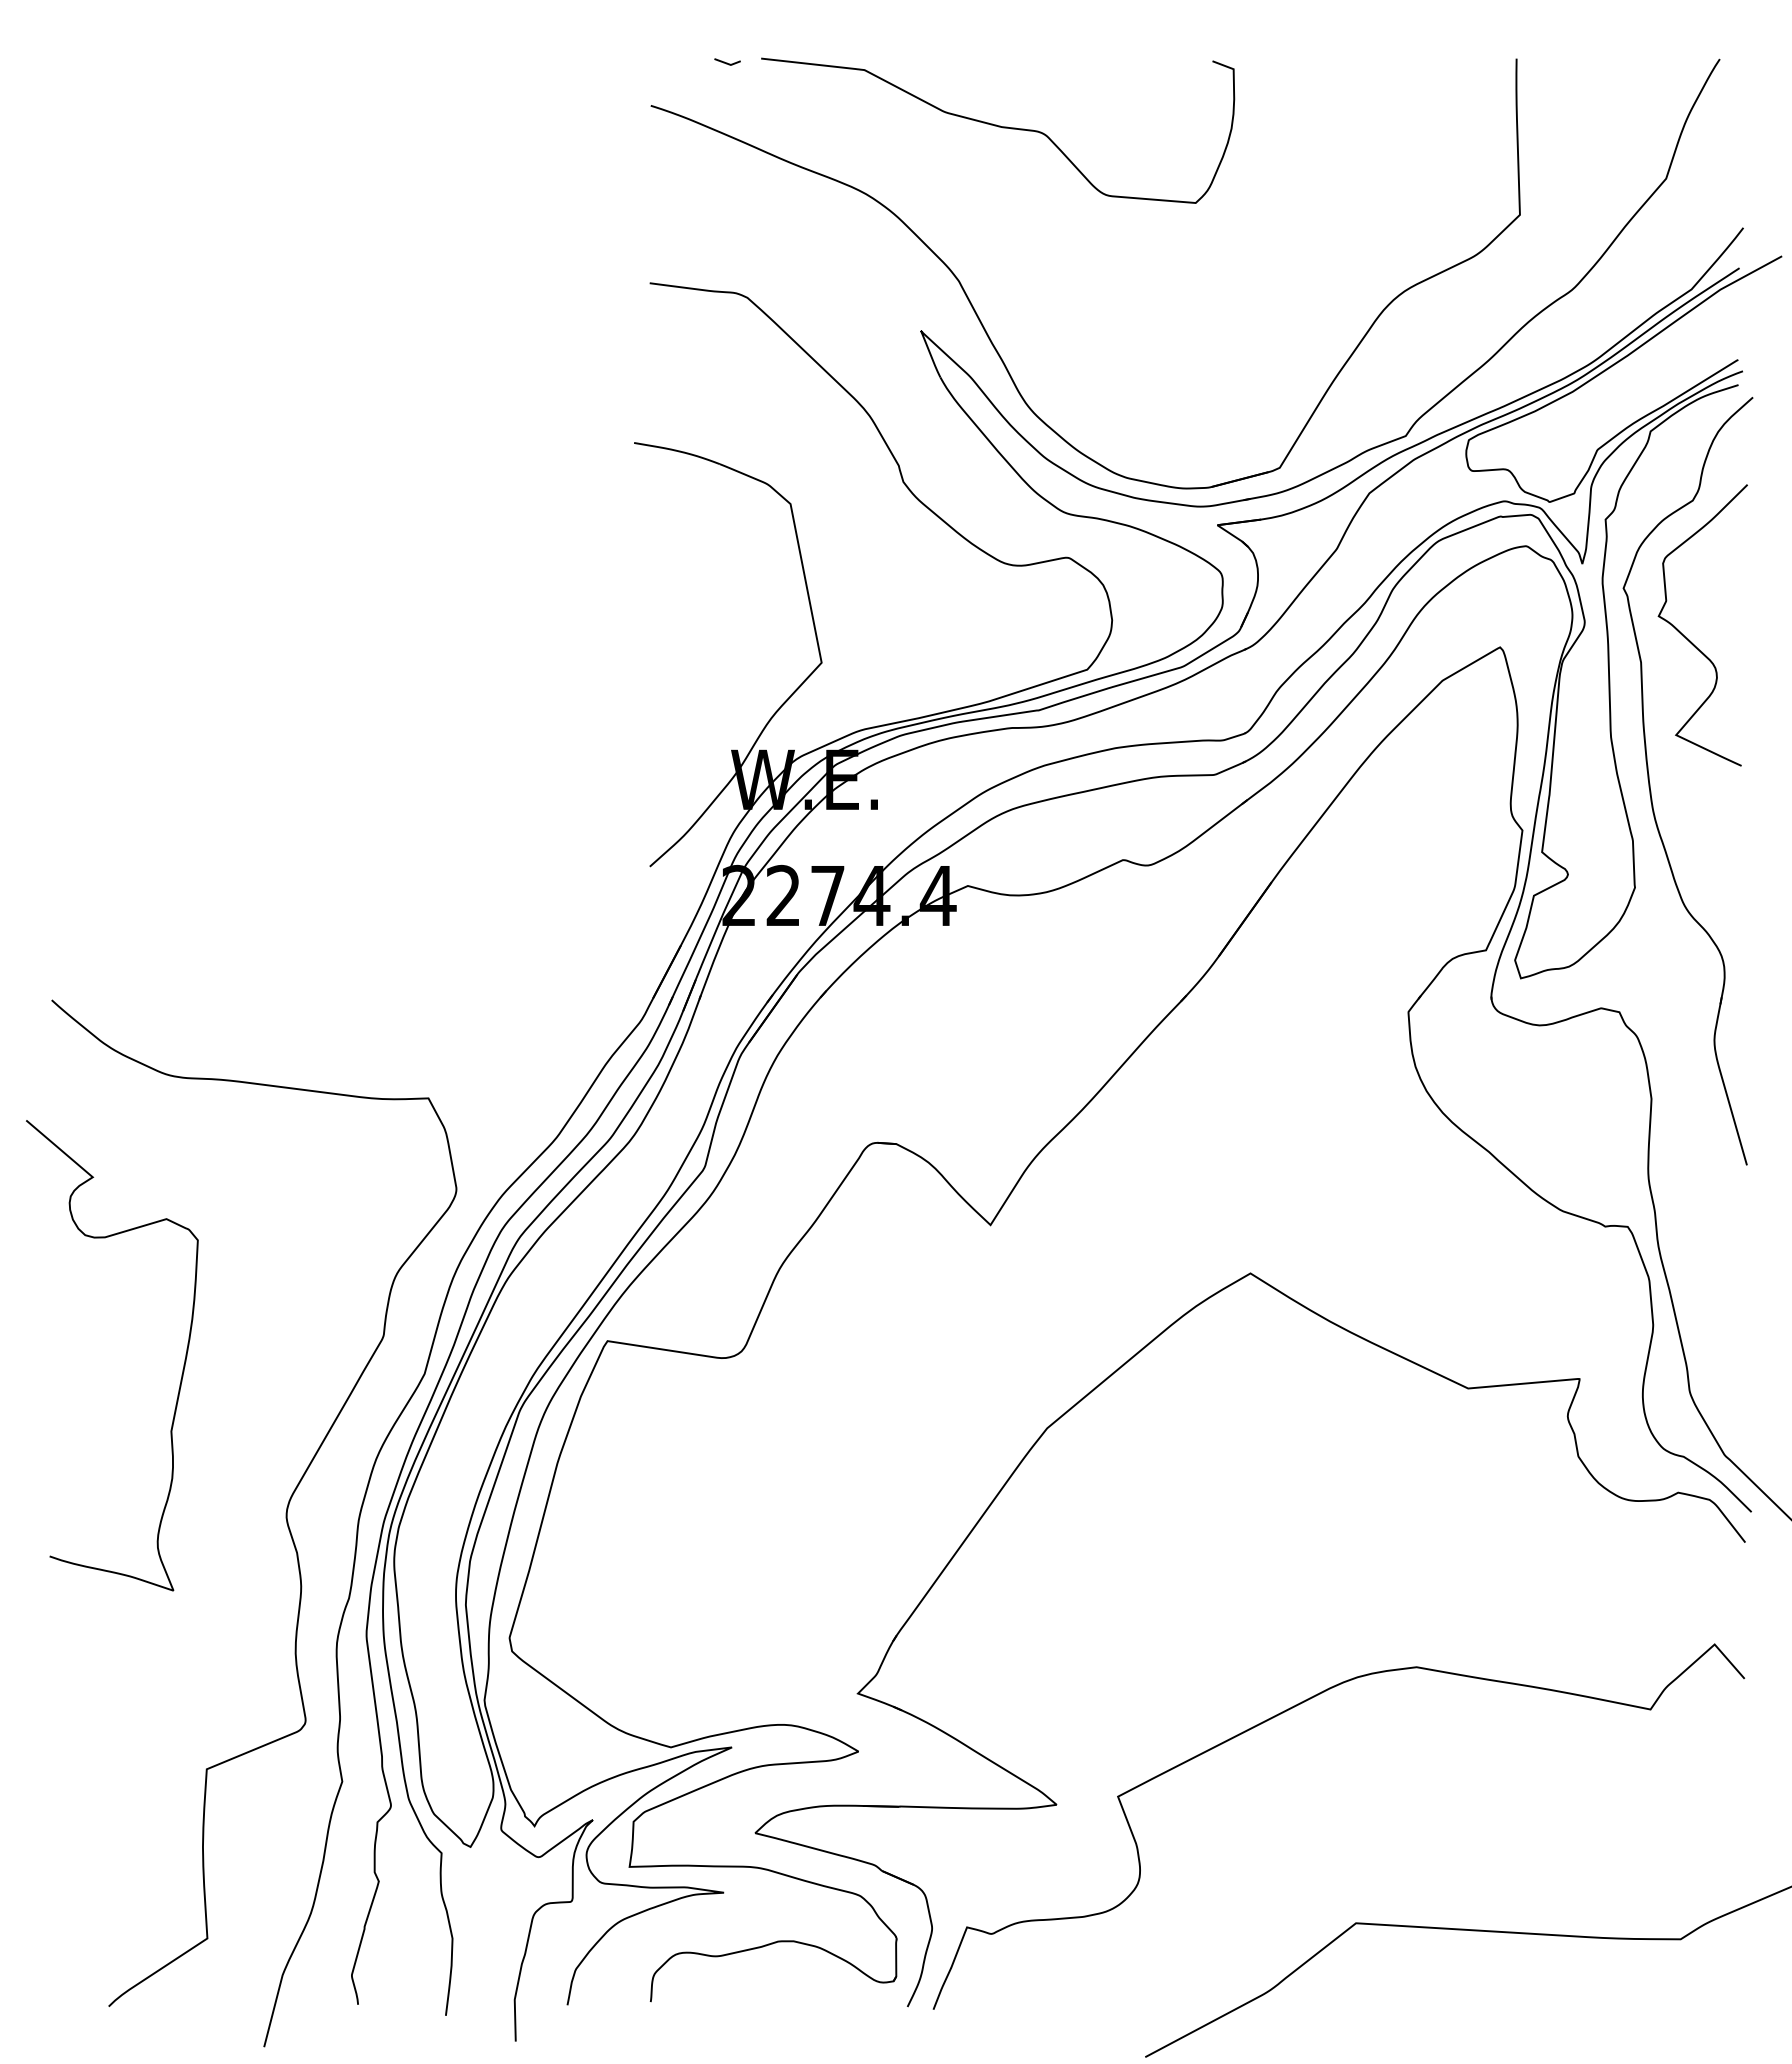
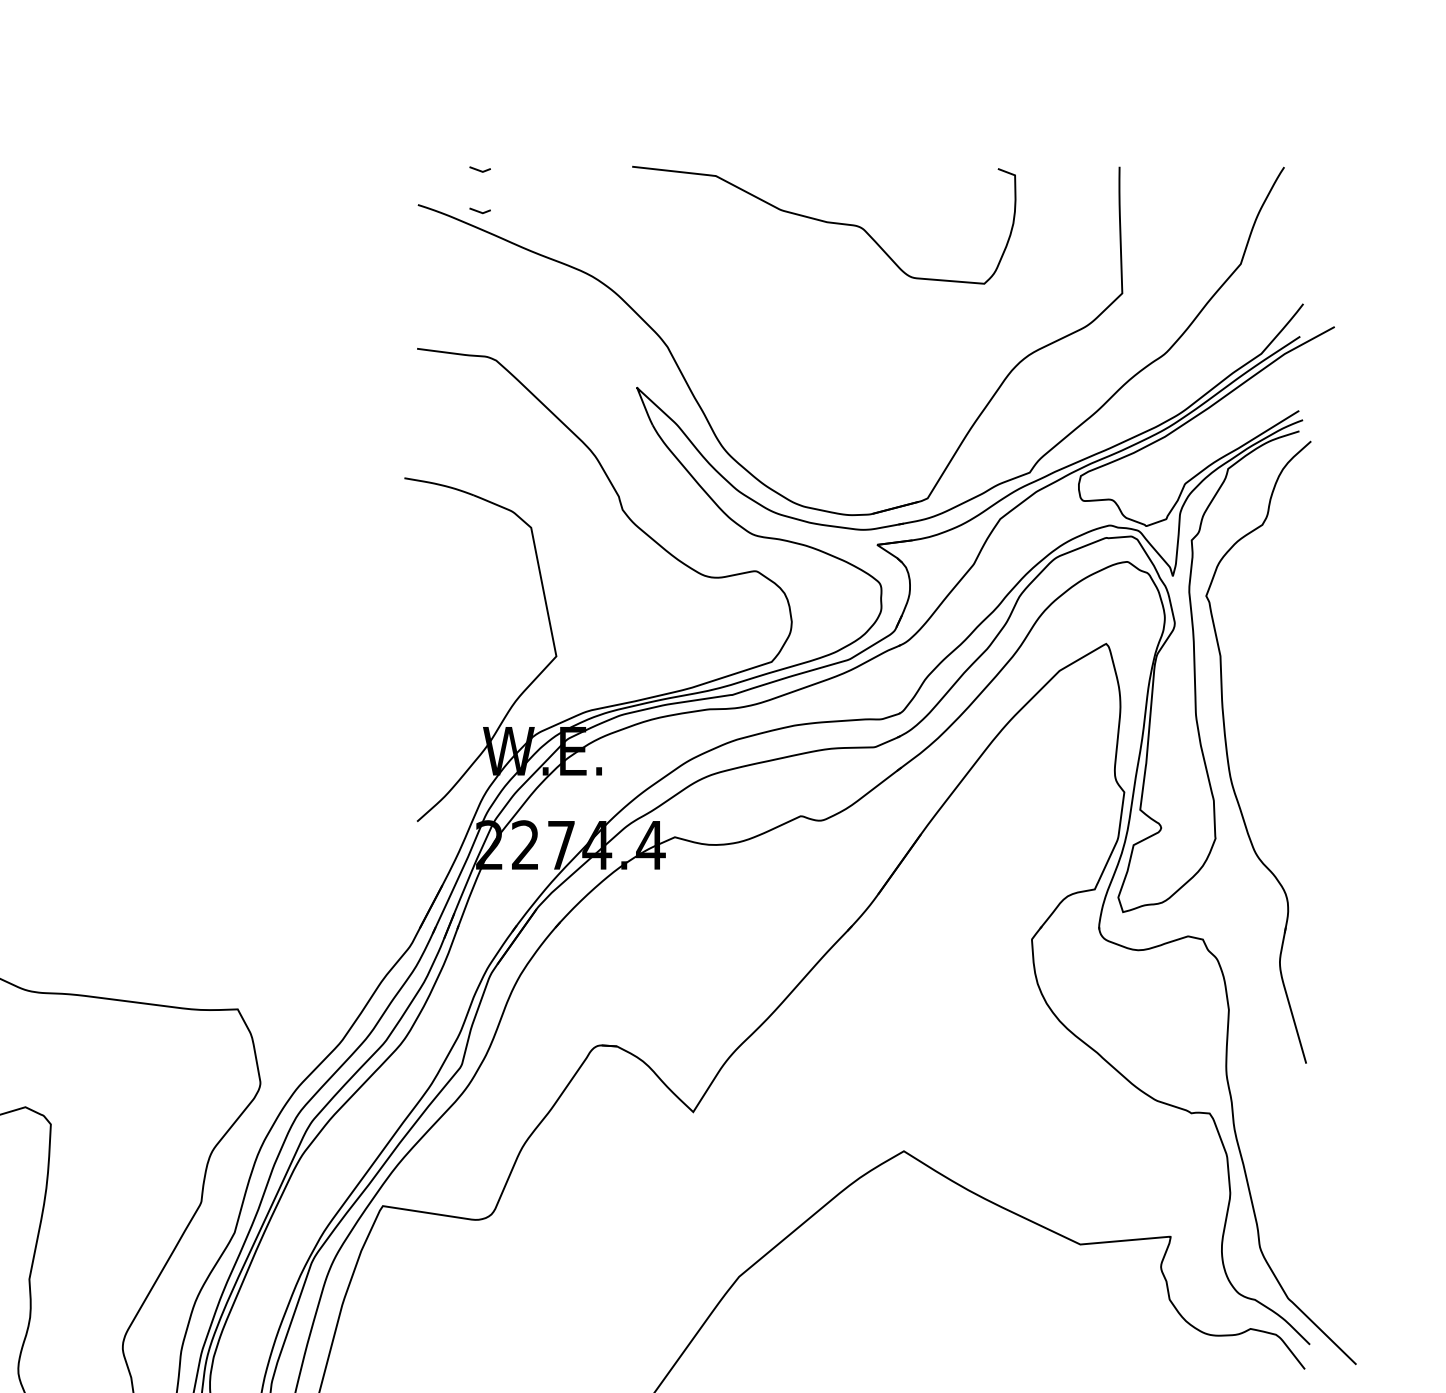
line: (727, 113) -> (480, 211), added
curve: (998, 127) -> (824, 222), moved
curve: (1688, 638) -> (1258, 636), removed

